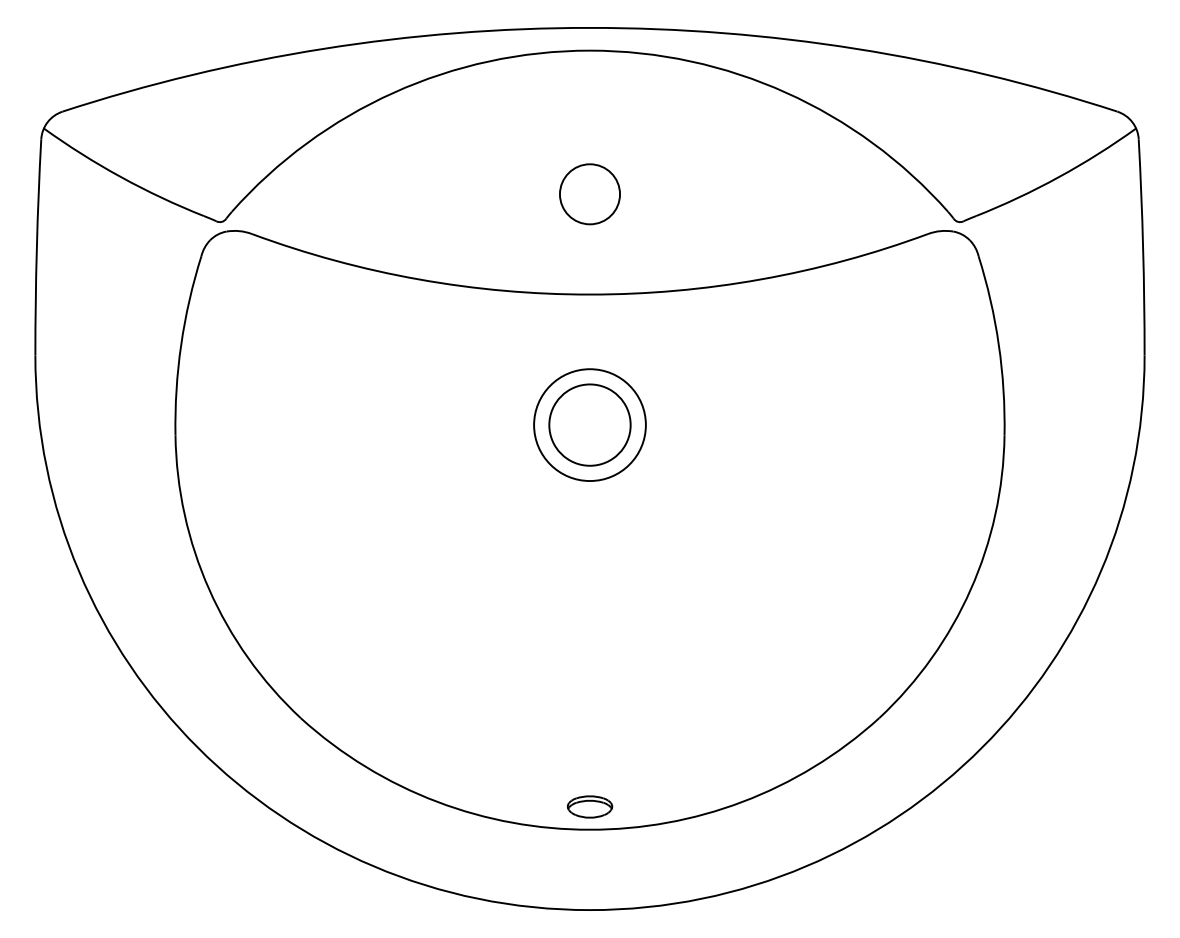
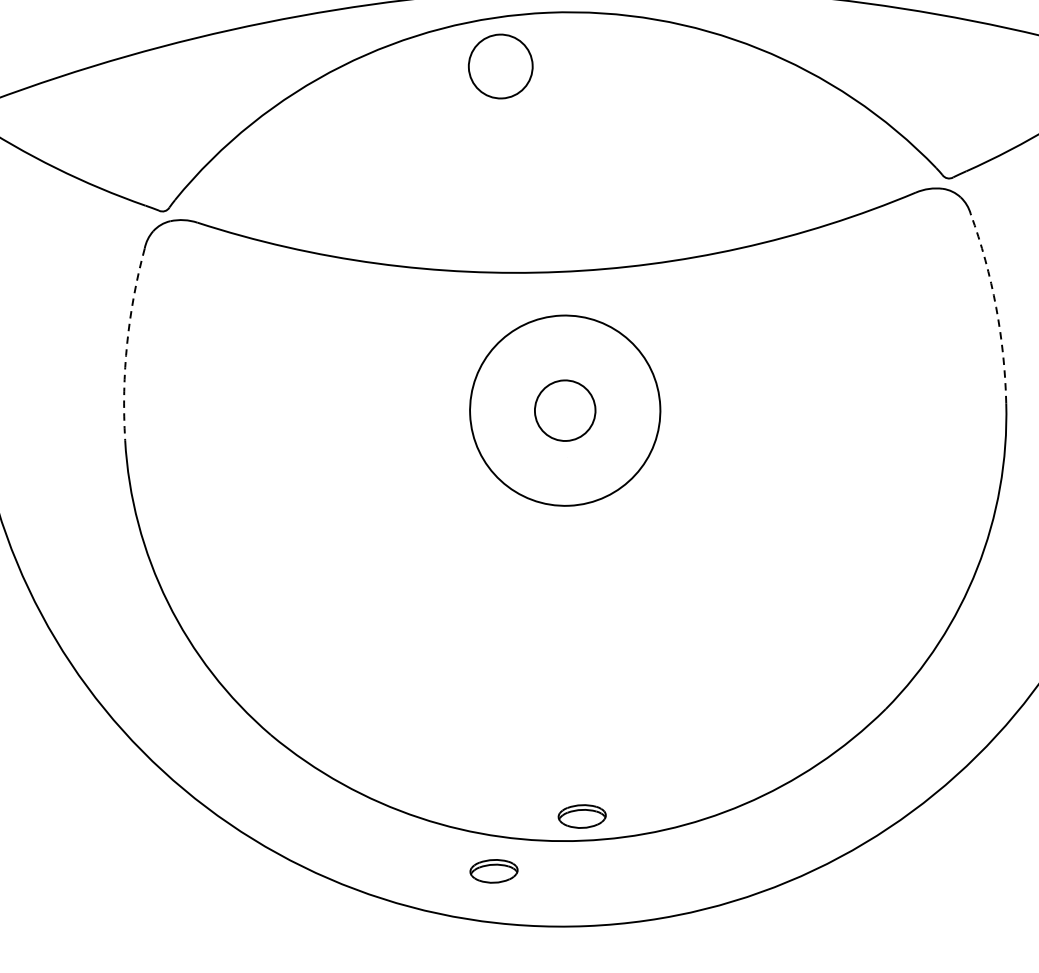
circle: (589, 194) -> (500, 66), moved
arc: (181, 344) -> (127, 343), solid -> dashed
arc: (998, 344) -> (995, 306), solid -> dashed
circle: (589, 424) -> (564, 410), size x0.7
circle: (589, 425) -> (564, 411), size x1.6
part: (505, 854) -> (494, 870), added

